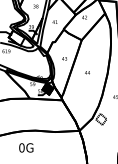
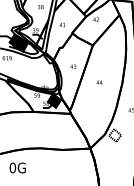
fill: (16, 37) -> (18, 42), added
text: (26, 147) -> (17, 167), moved

